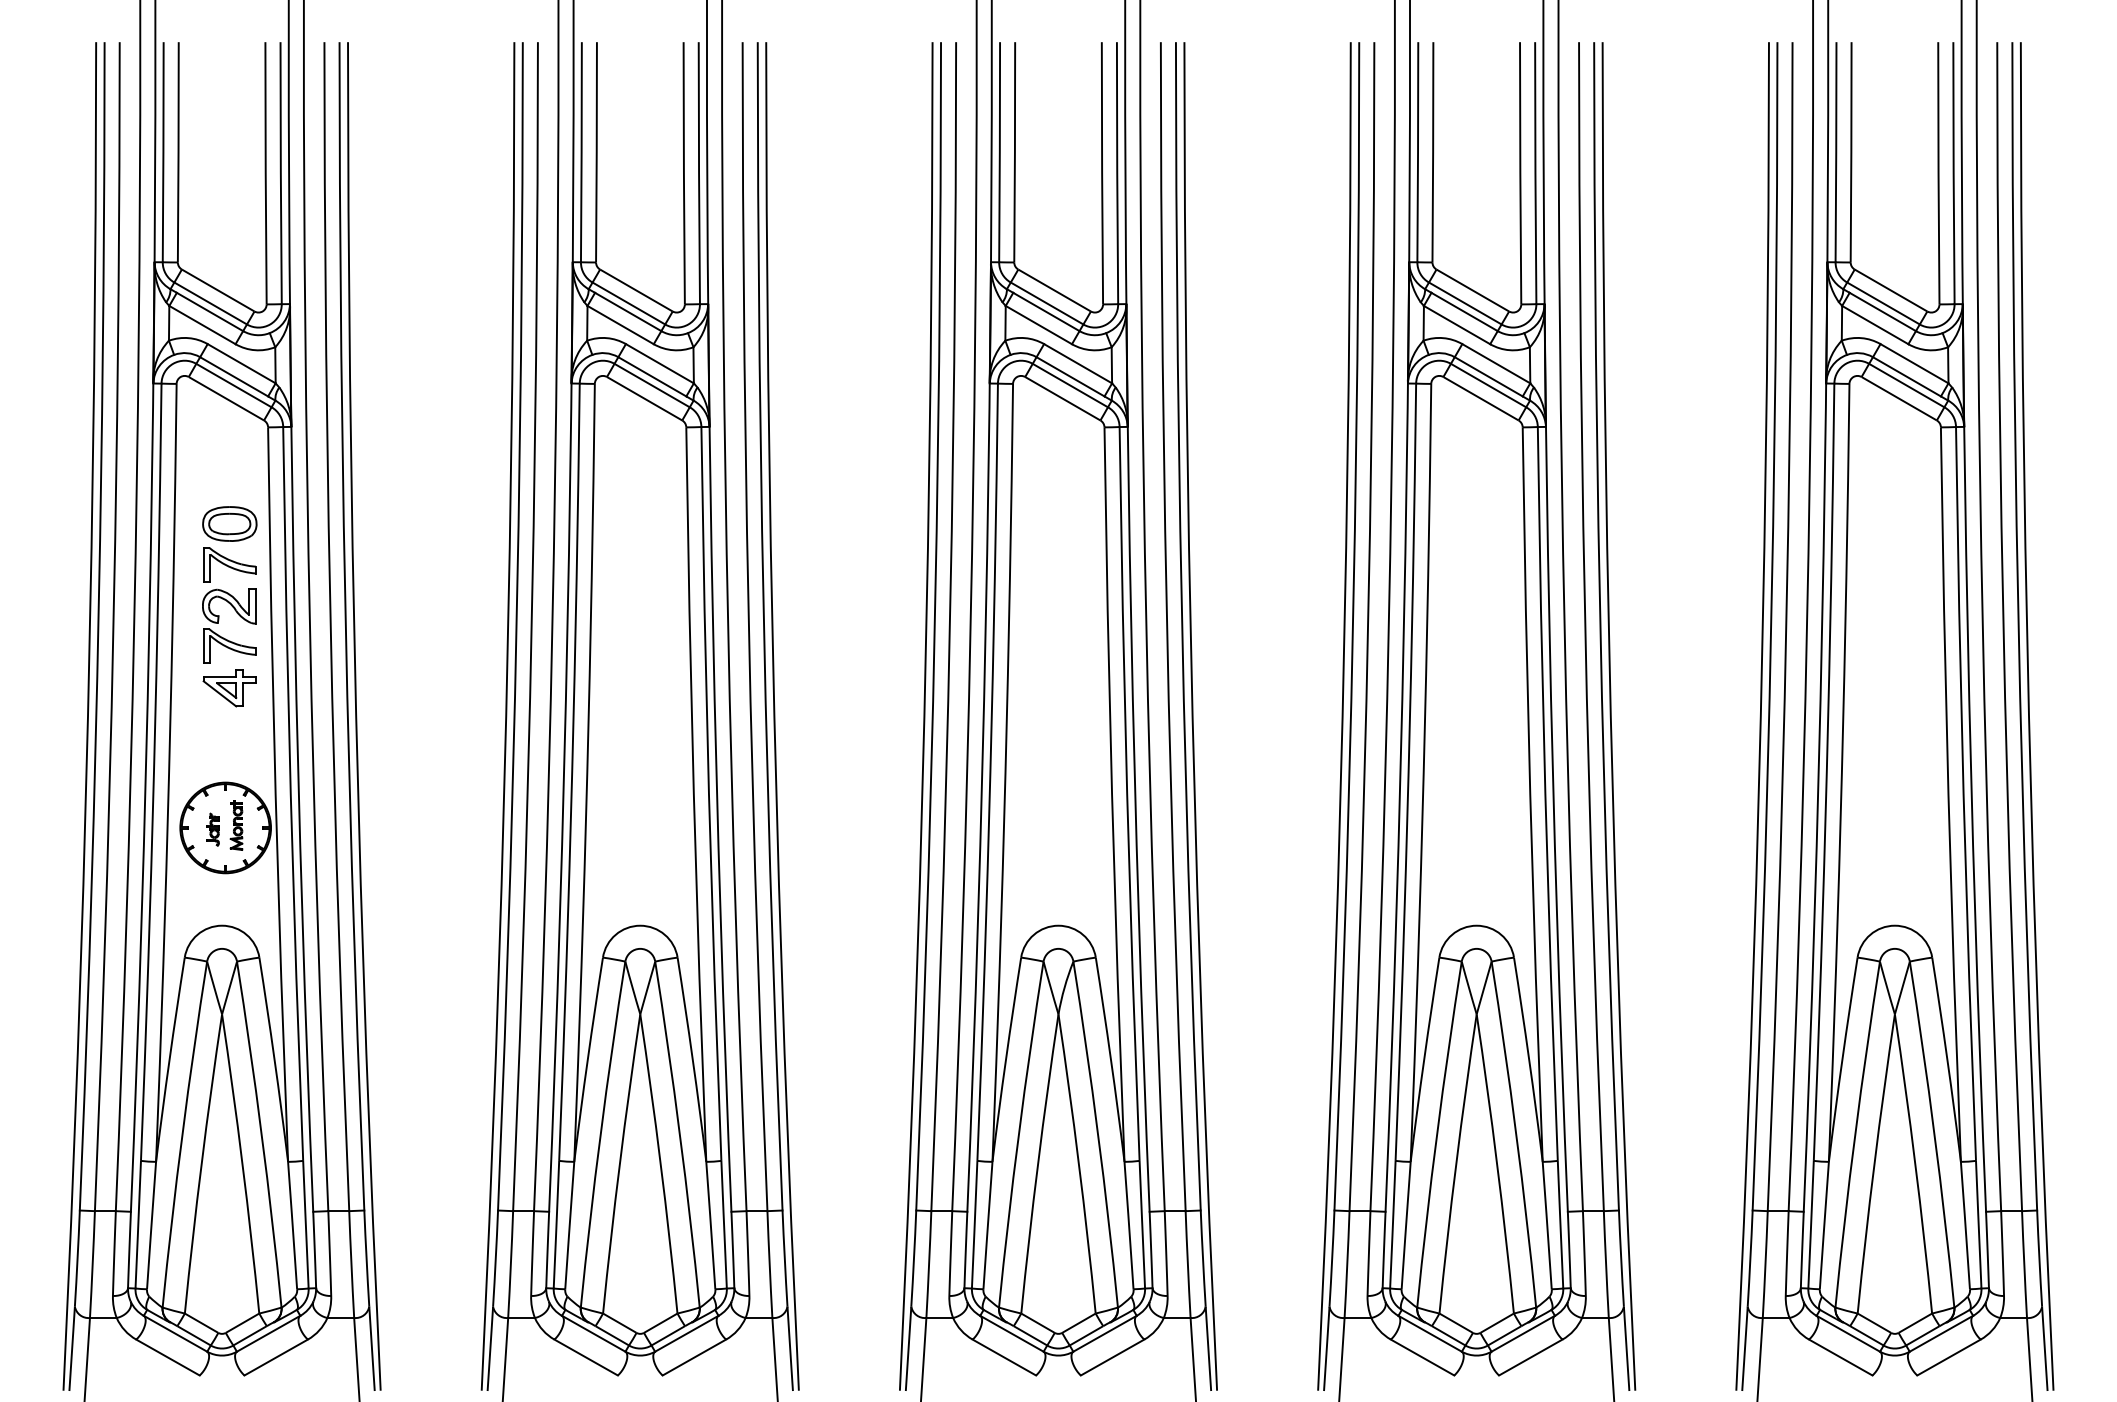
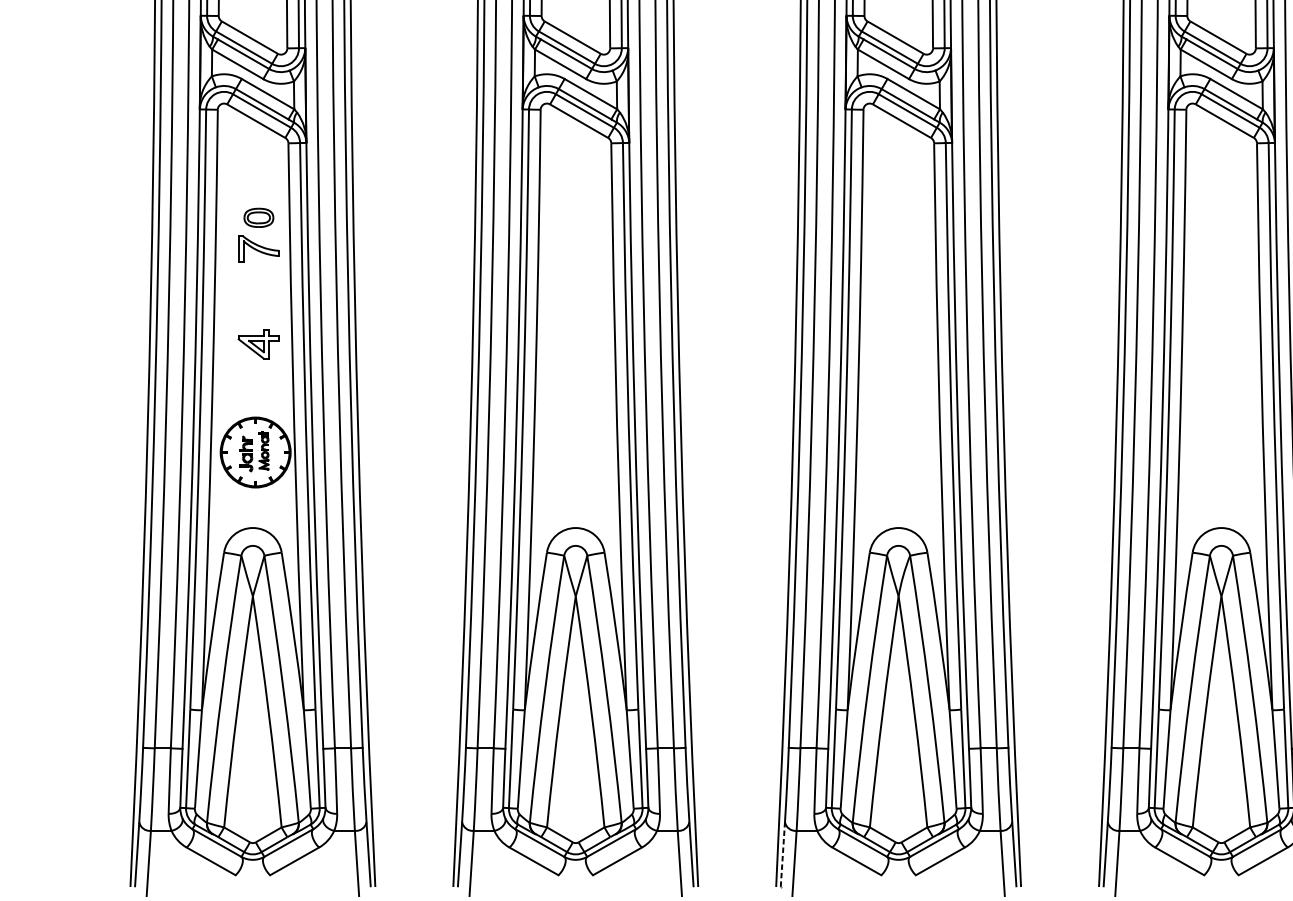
part: (229, 523) -> (258, 217), size x0.7
part: (219, 620) -> (250, 292), removed
part: (212, 829) -> (245, 453), size x1.4
line: (908, 1348) -> (782, 854), solid -> dashed

